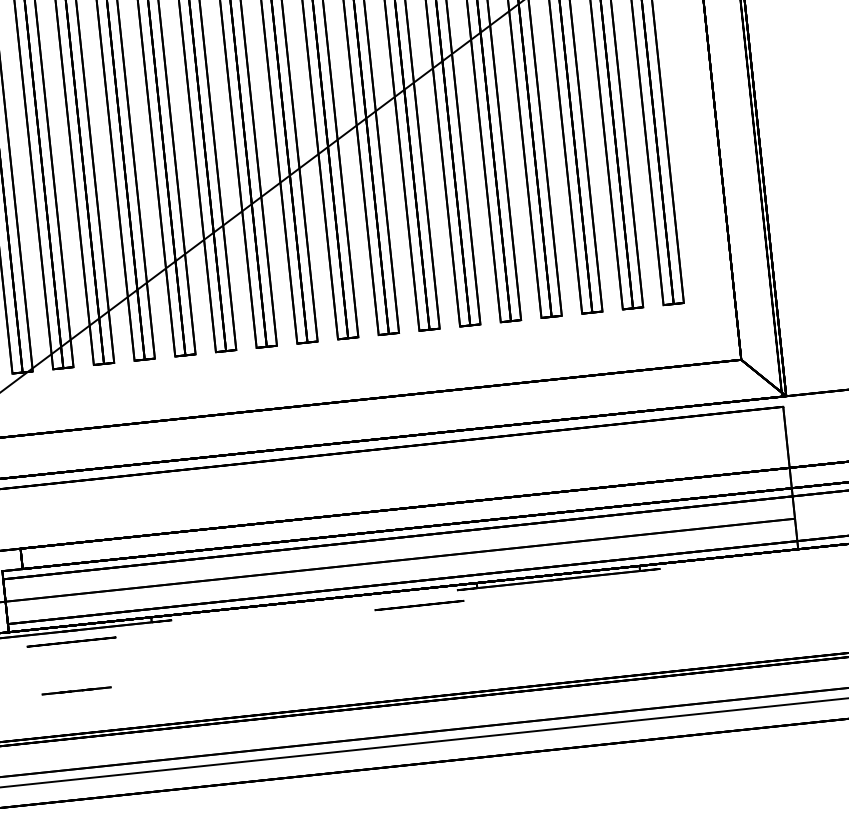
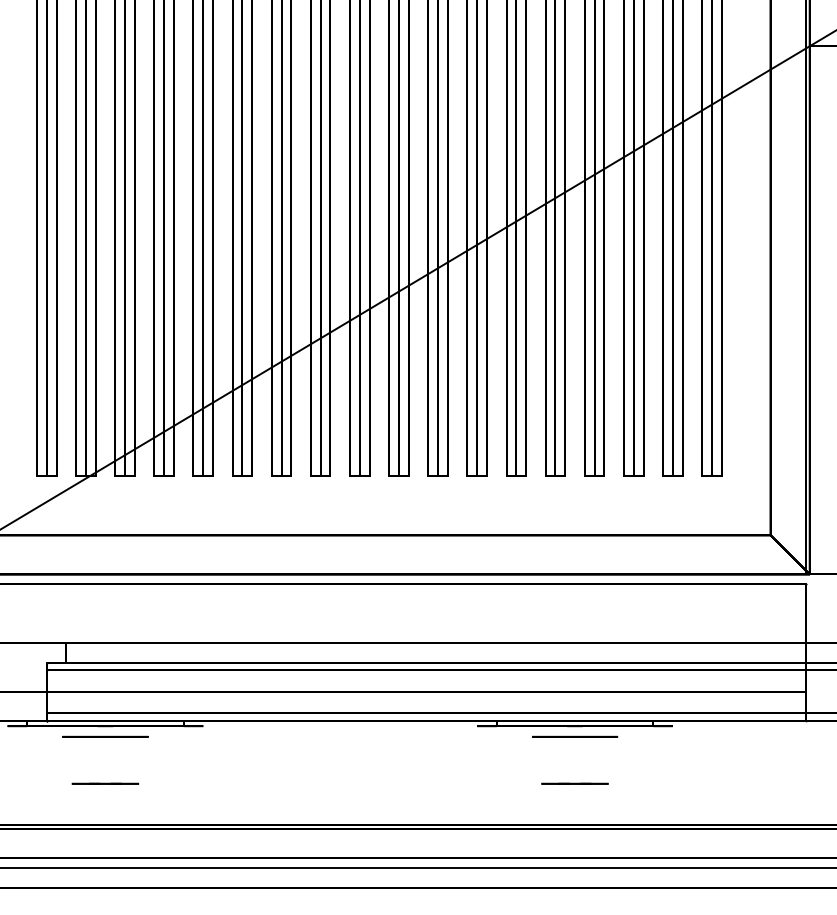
circle: (419, 605) -> (575, 736), moved
line: (564, 639) -> (574, 783), added

